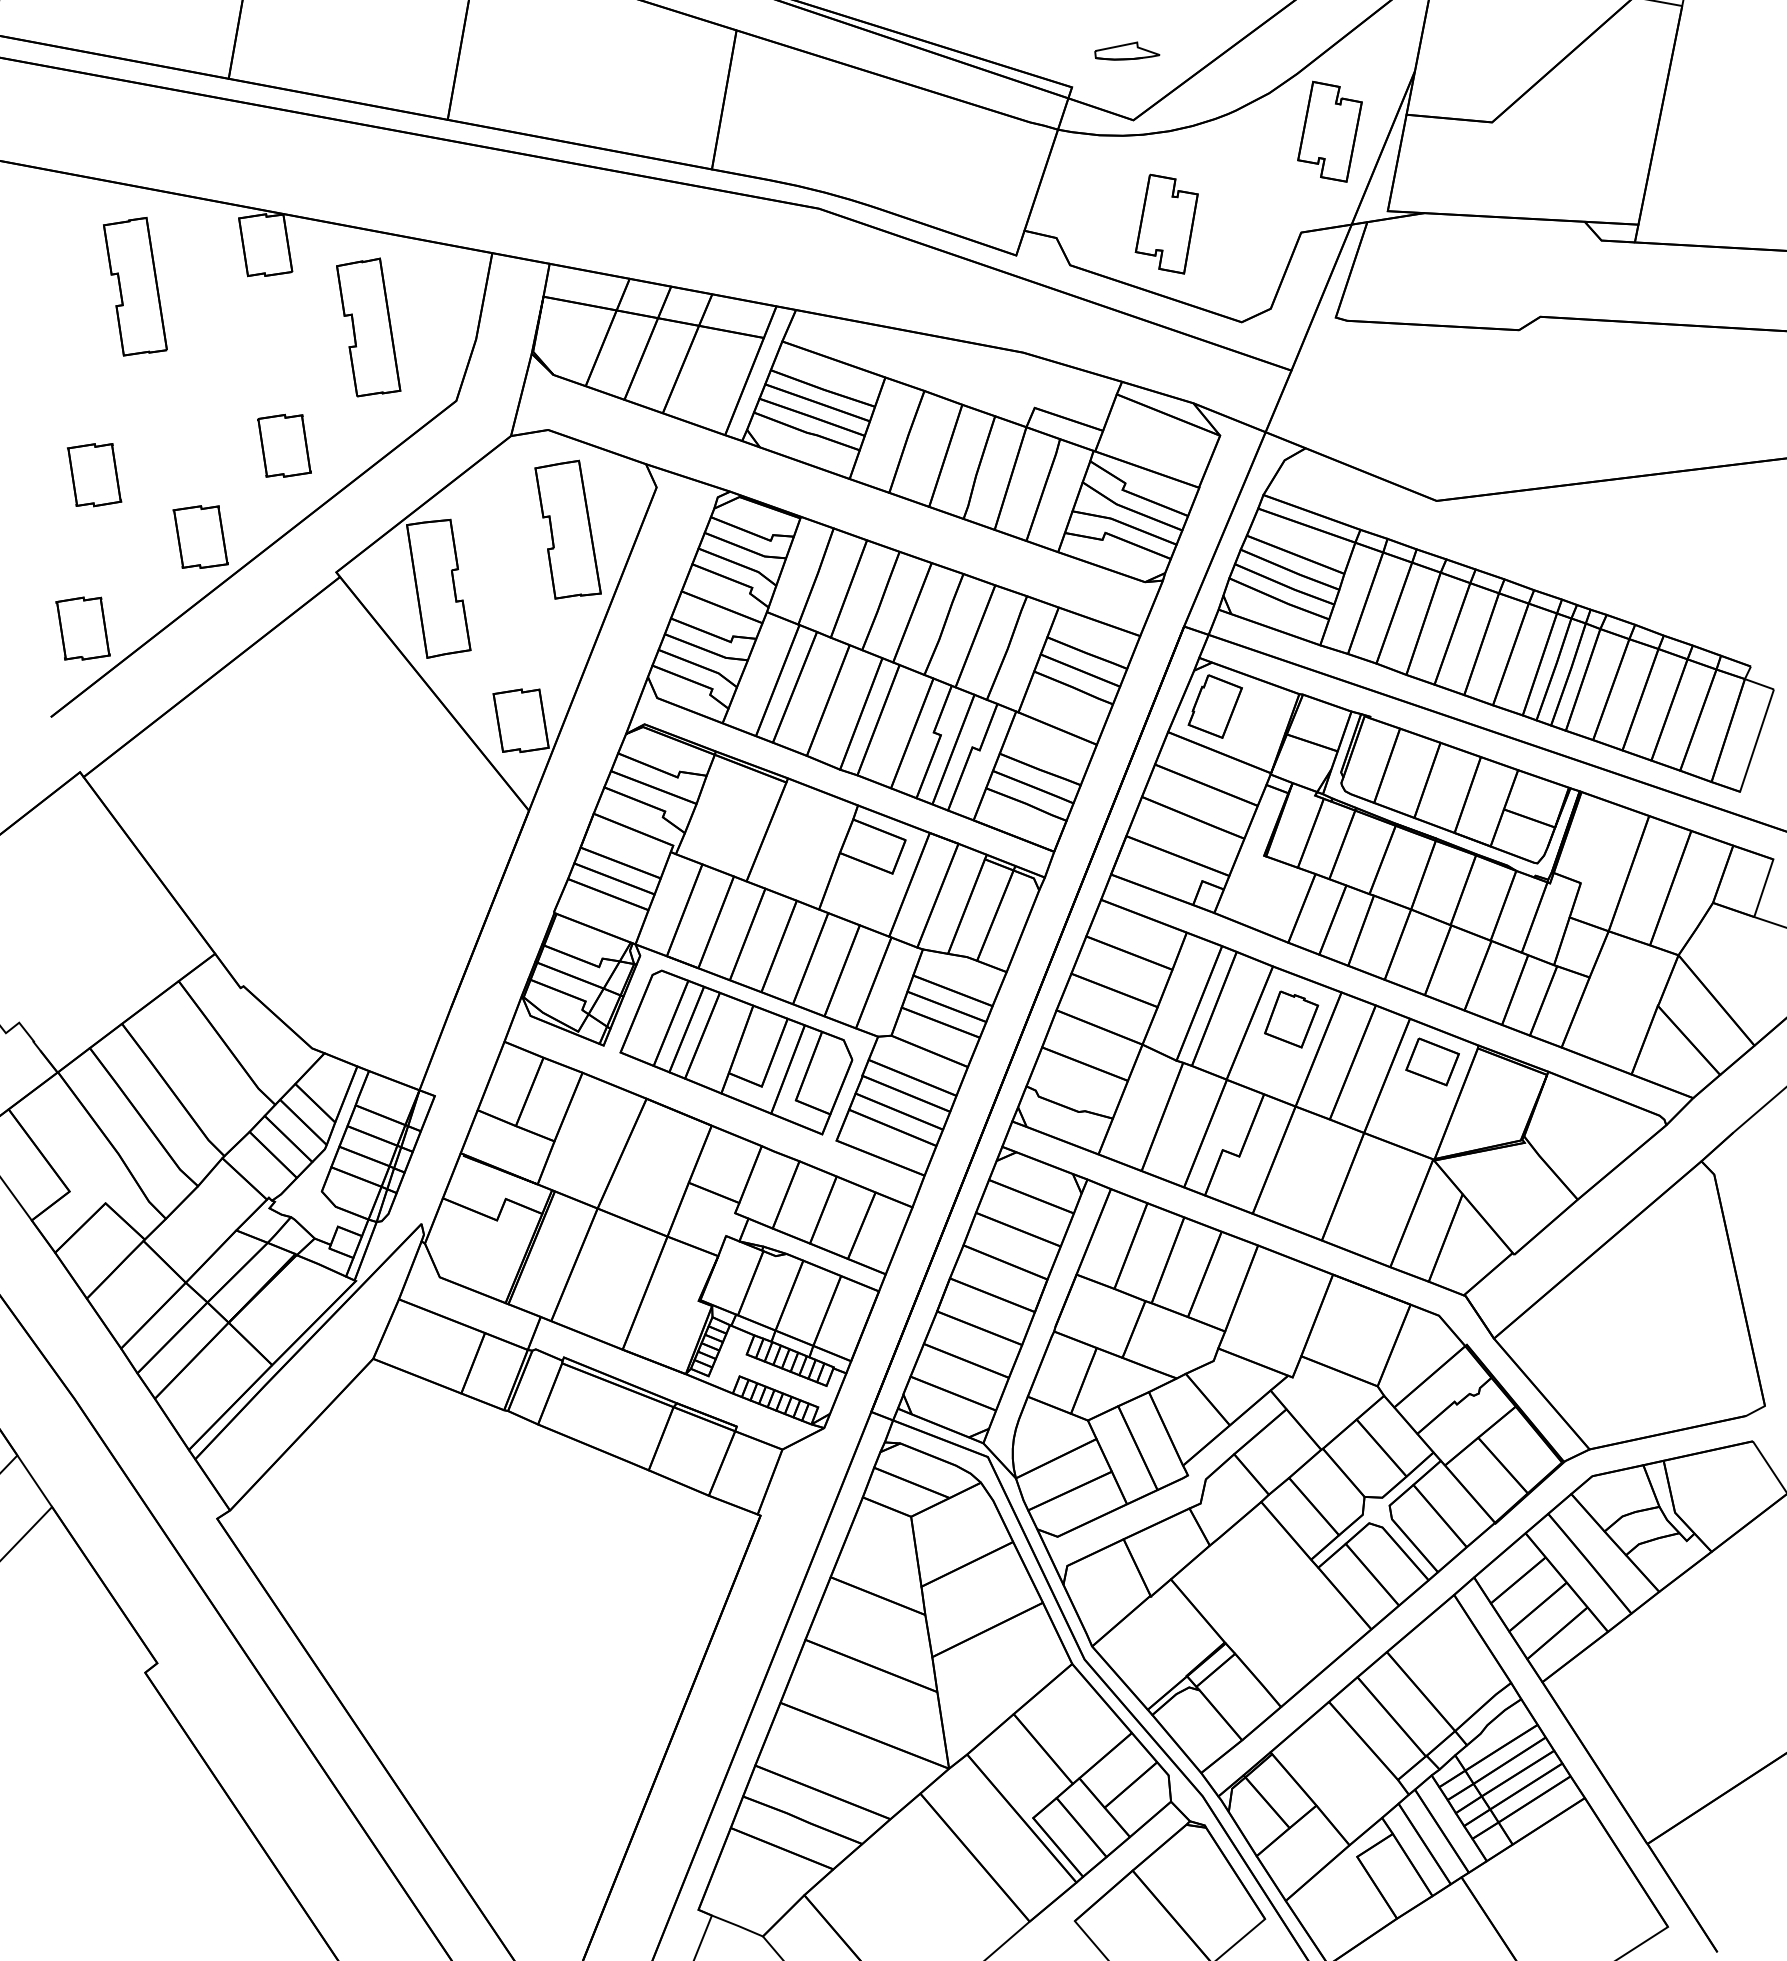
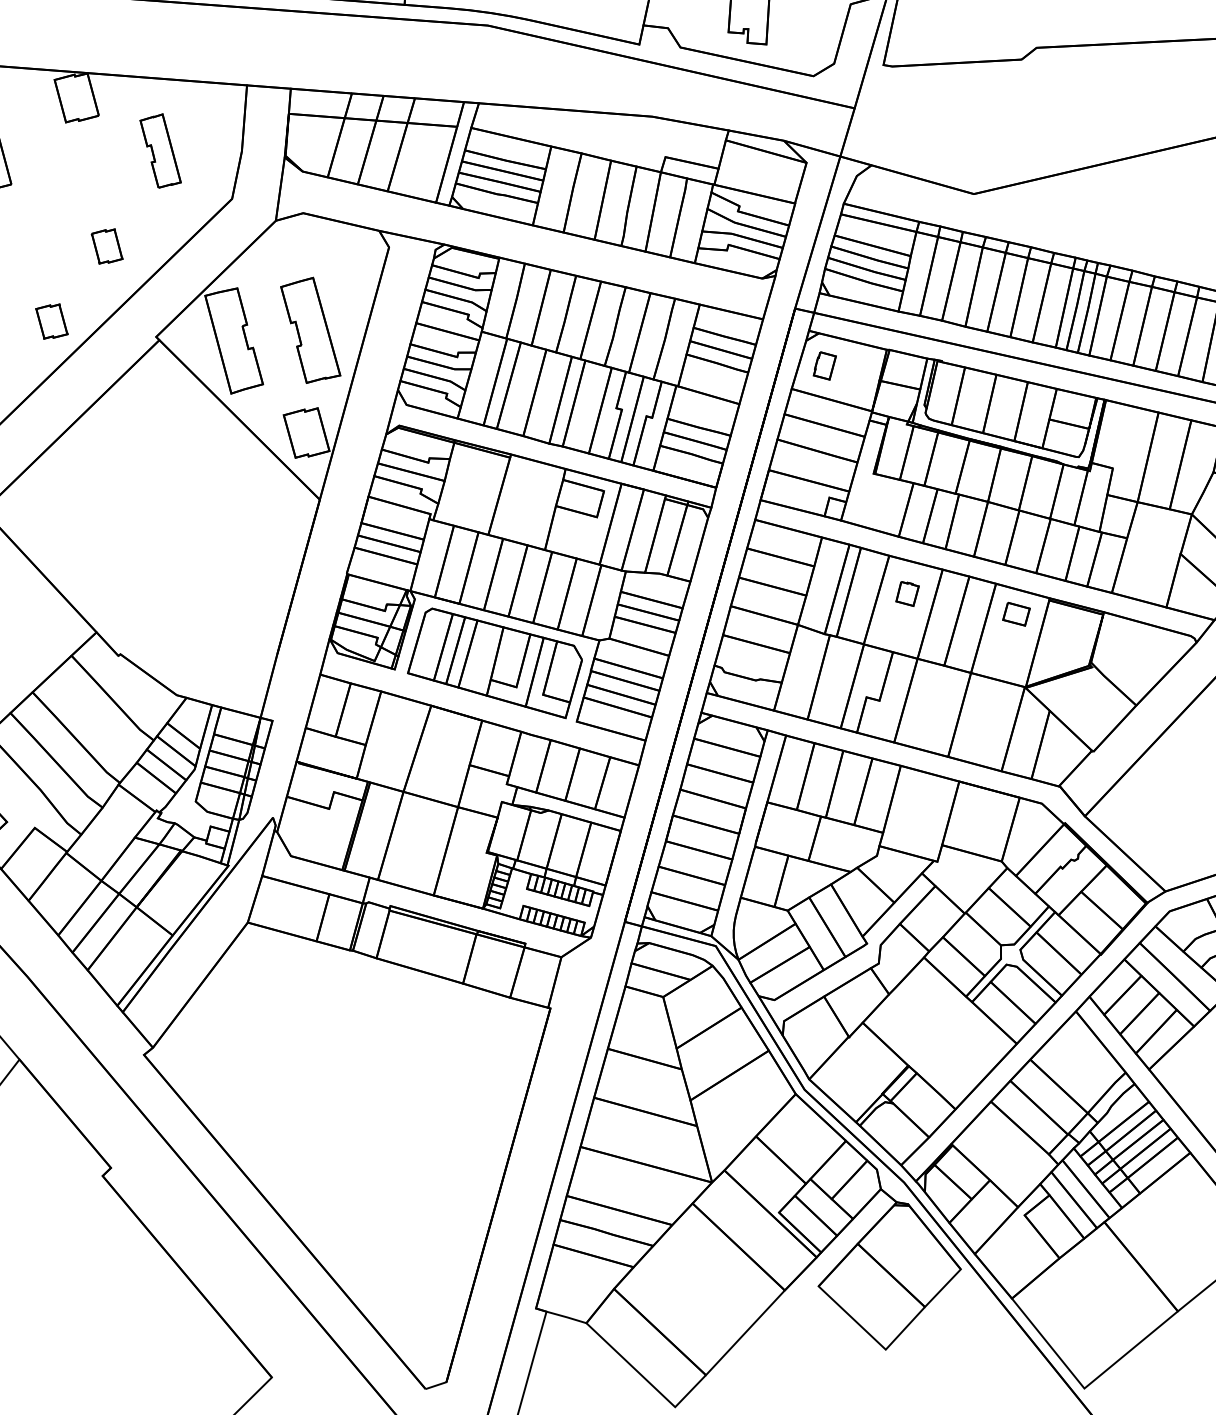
part: (368, 327) -> (160, 151), size x0.7
part: (284, 445) -> (107, 246), size x0.7
part: (567, 529) -> (310, 330), moved
part: (200, 536) -> (51, 321), size x0.7
part: (1214, 706) -> (824, 365), size x0.6
part: (1291, 1019) -> (907, 593), size x0.6
part: (1432, 1061) -> (1016, 613), size x0.7

